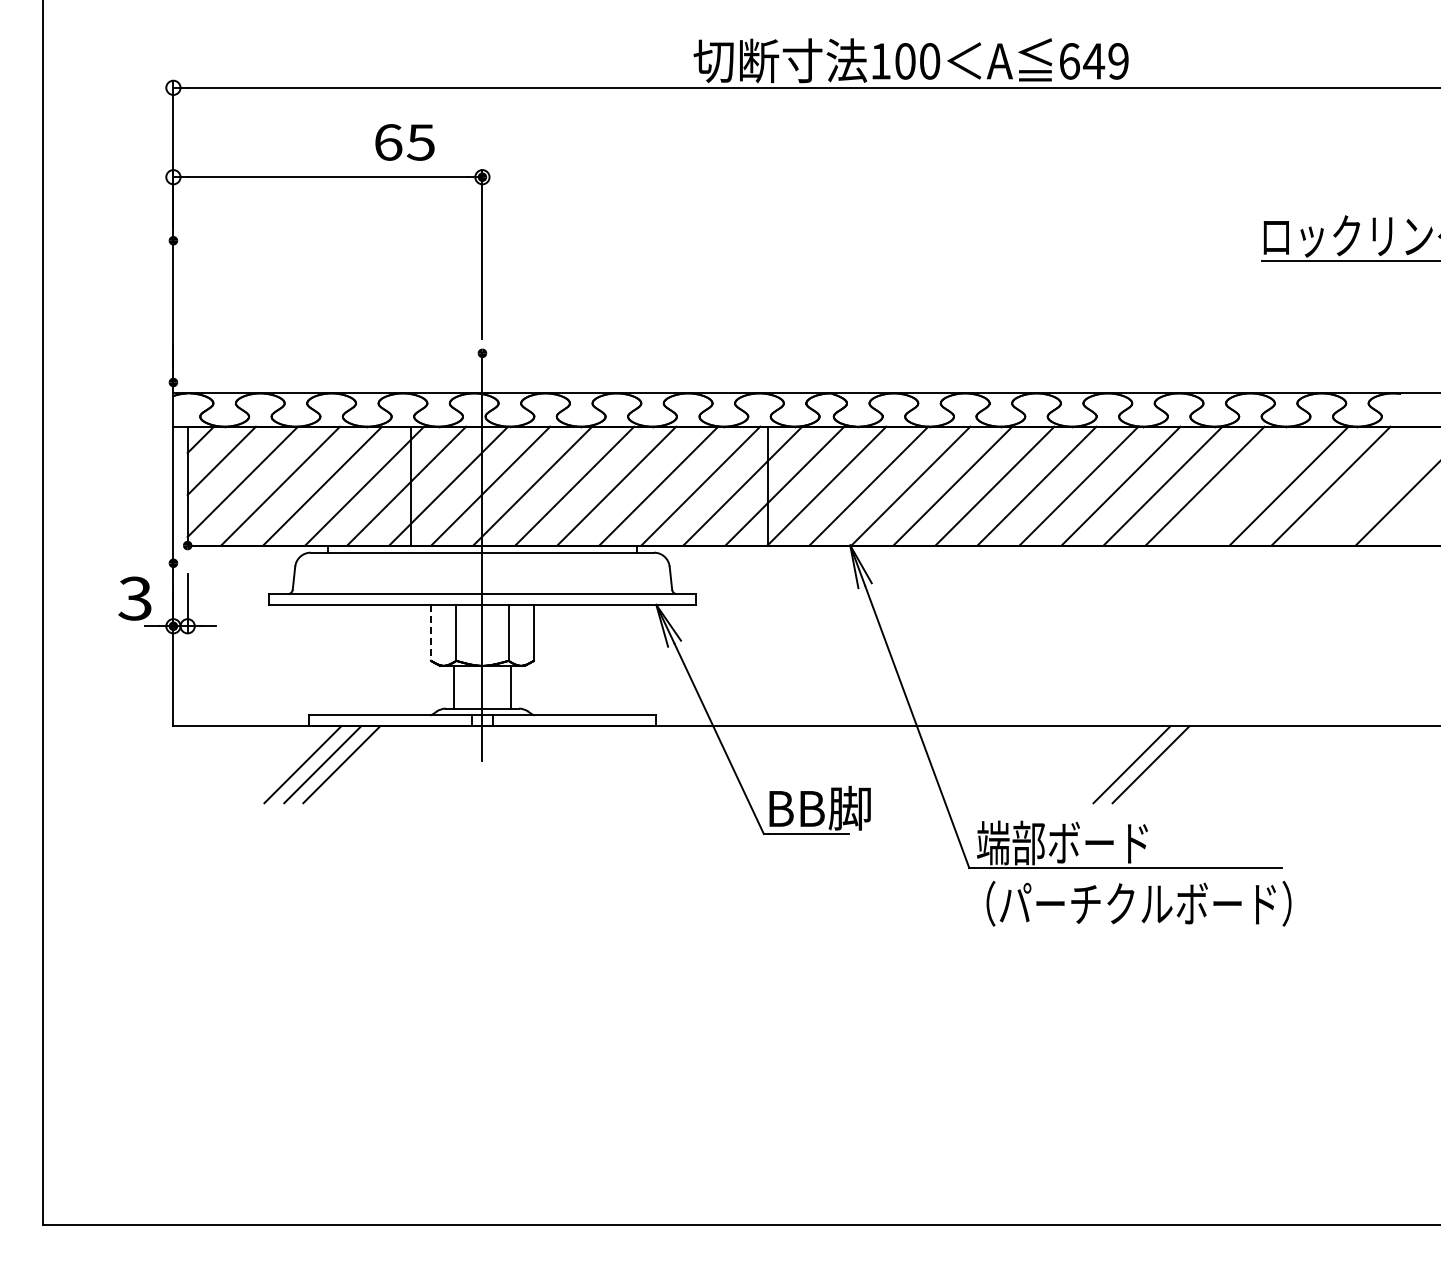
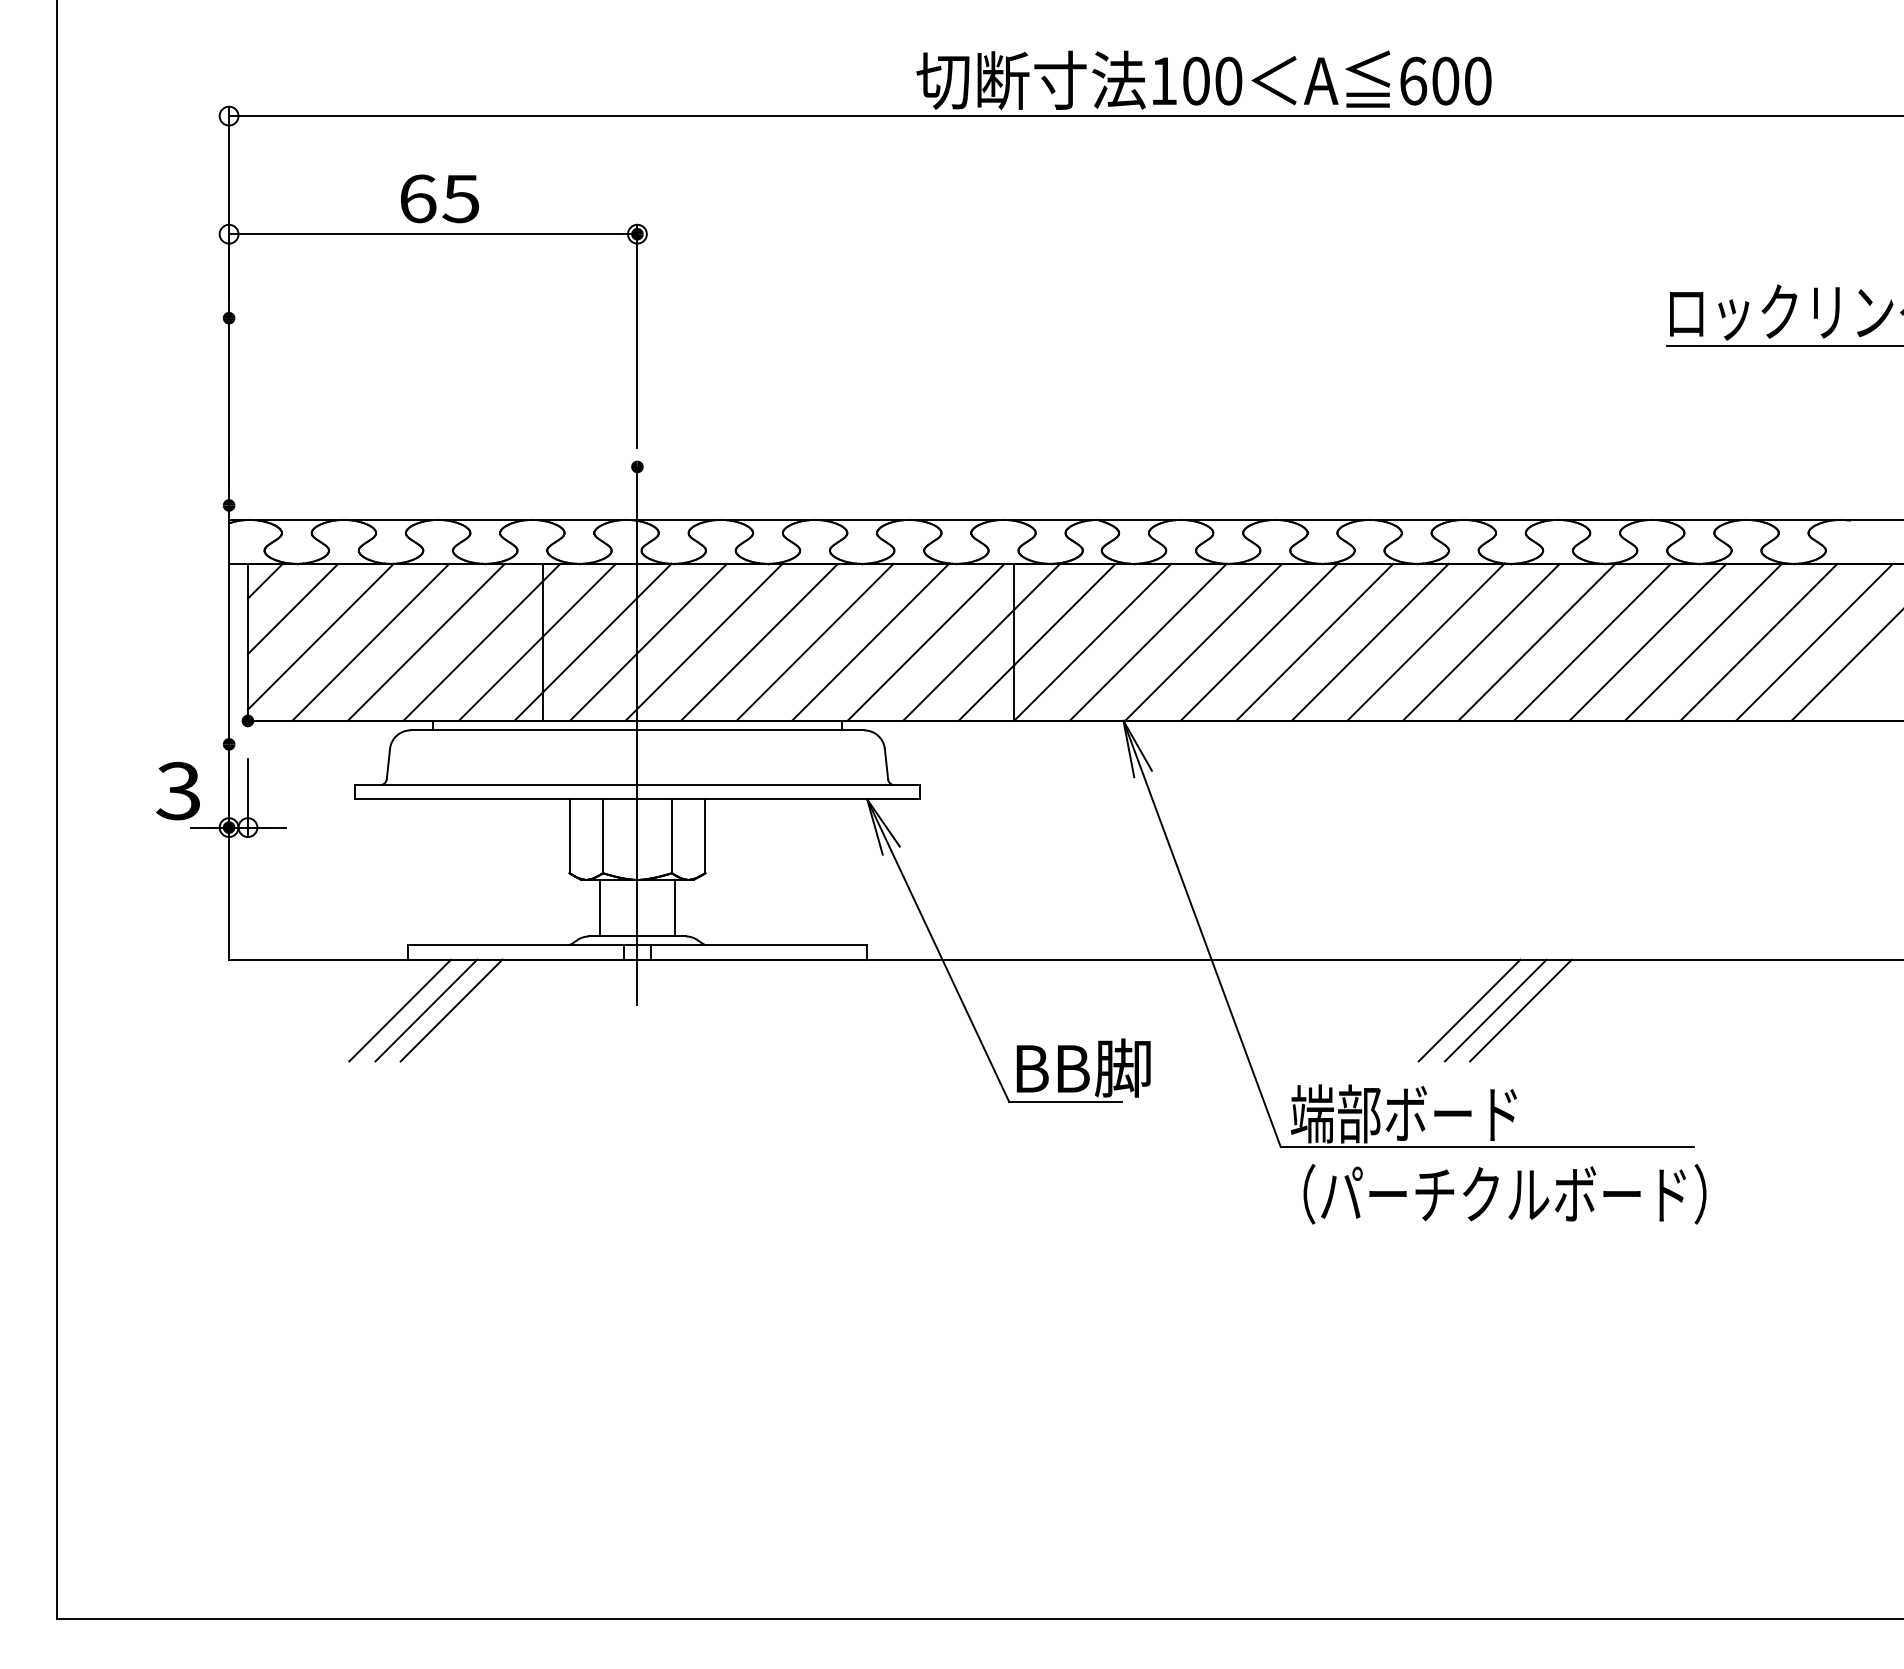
text: (1105, 61) -> (1460, 81), 649 -> 600
text: (404, 142) -> (439, 198), moved
line: (1246, 485) -> (1647, 641), added
line: (1372, 485) -> (1813, 641), added
line: (431, 632) -> (570, 835), dashed -> solid
line: (1111, 764) -> (1468, 1010), added

